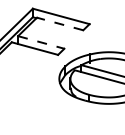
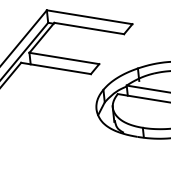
line: (60, 24) -> (89, 29), dashed -> solid
line: (41, 42) -> (64, 58), dashed -> solid

